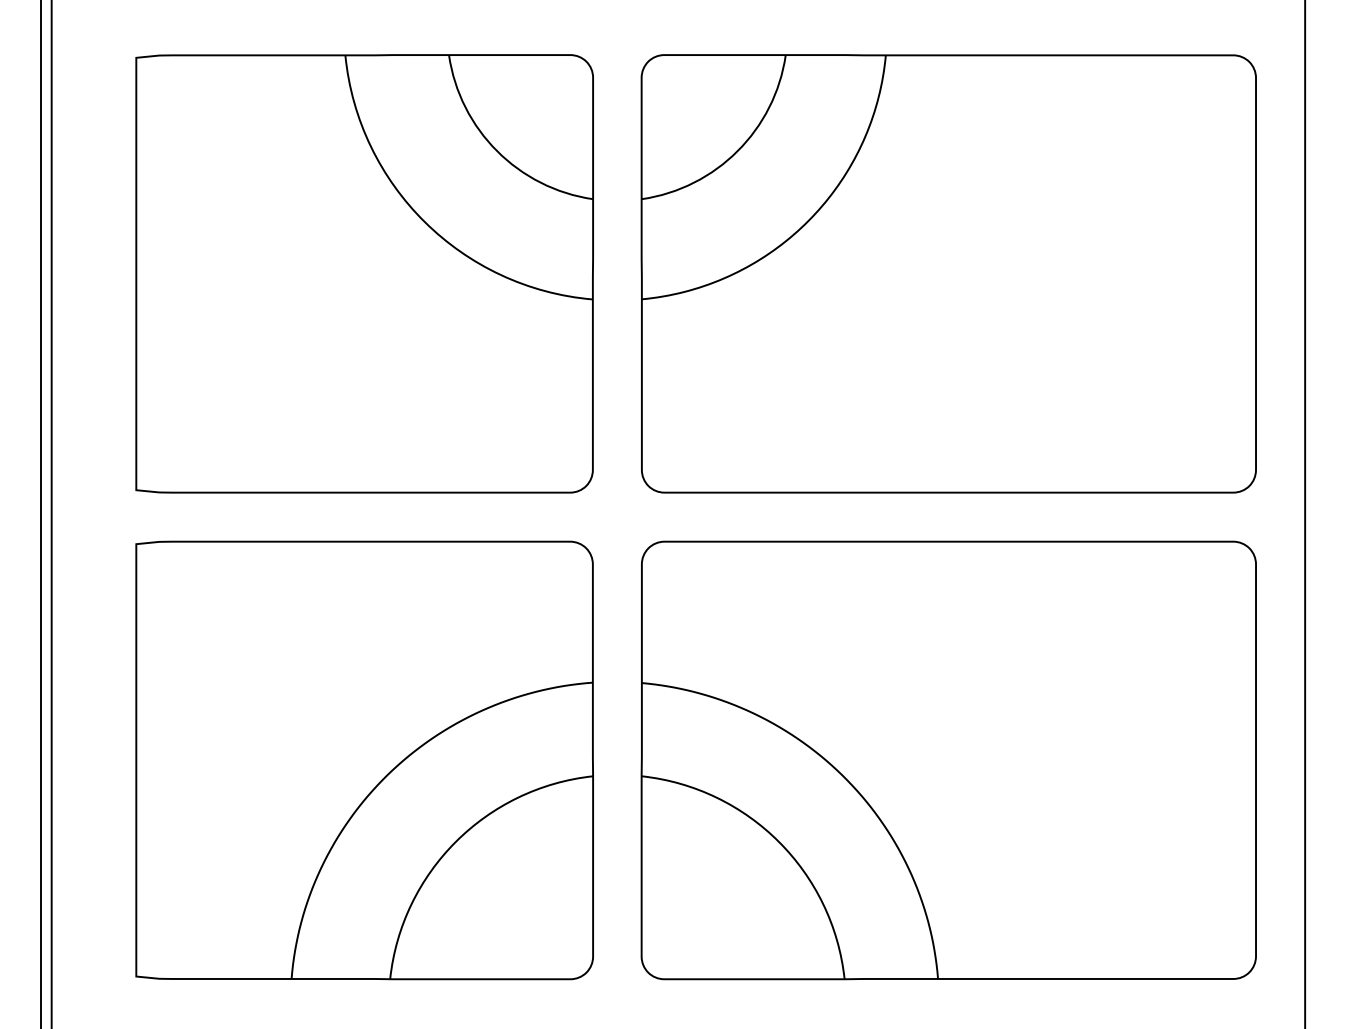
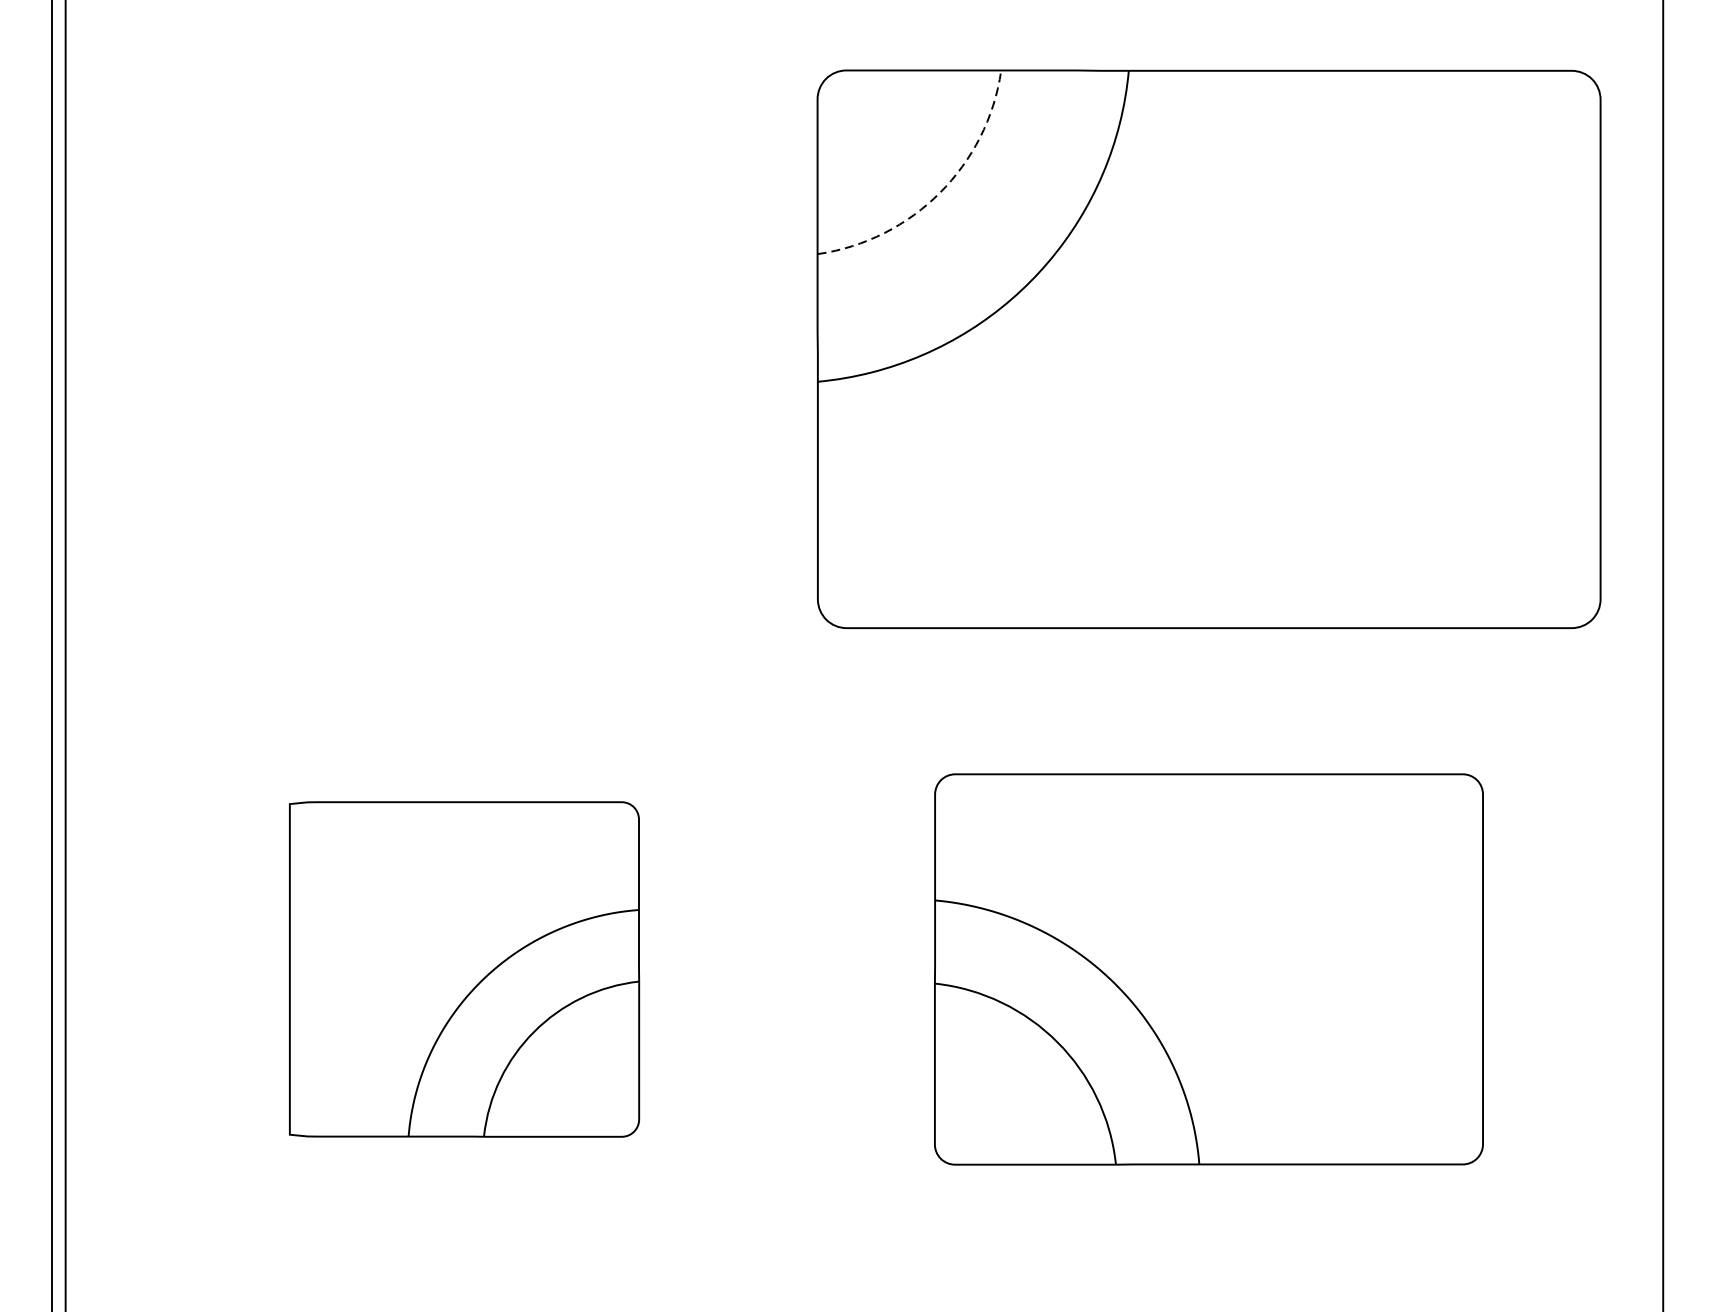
arc: (737, 151) -> (939, 193), solid -> dashed
part: (364, 273) -> (464, 348), removed
part: (364, 760) -> (464, 969), size x0.6
part: (948, 760) -> (1208, 969), size x0.7

